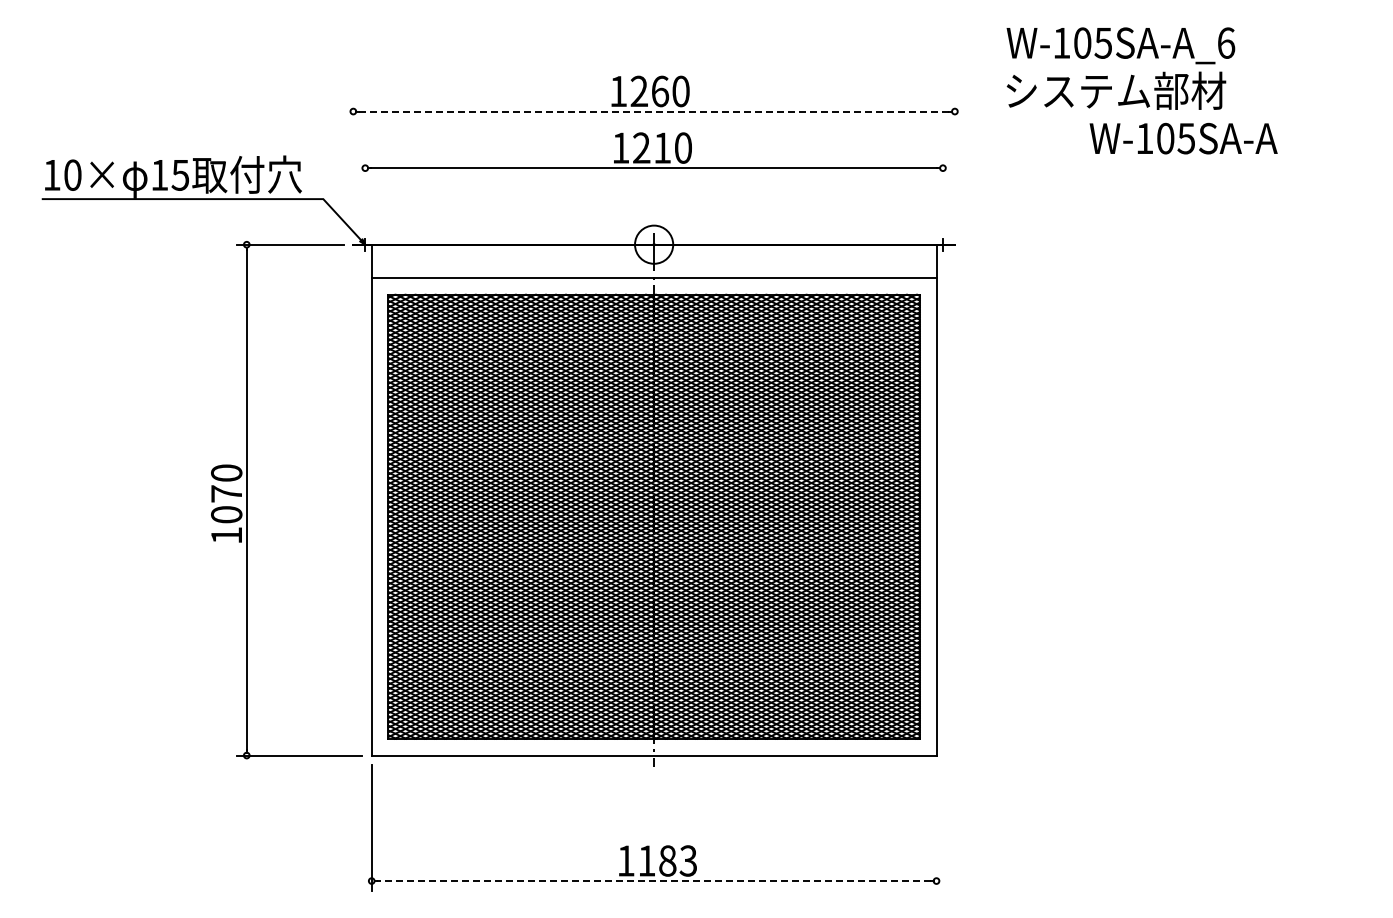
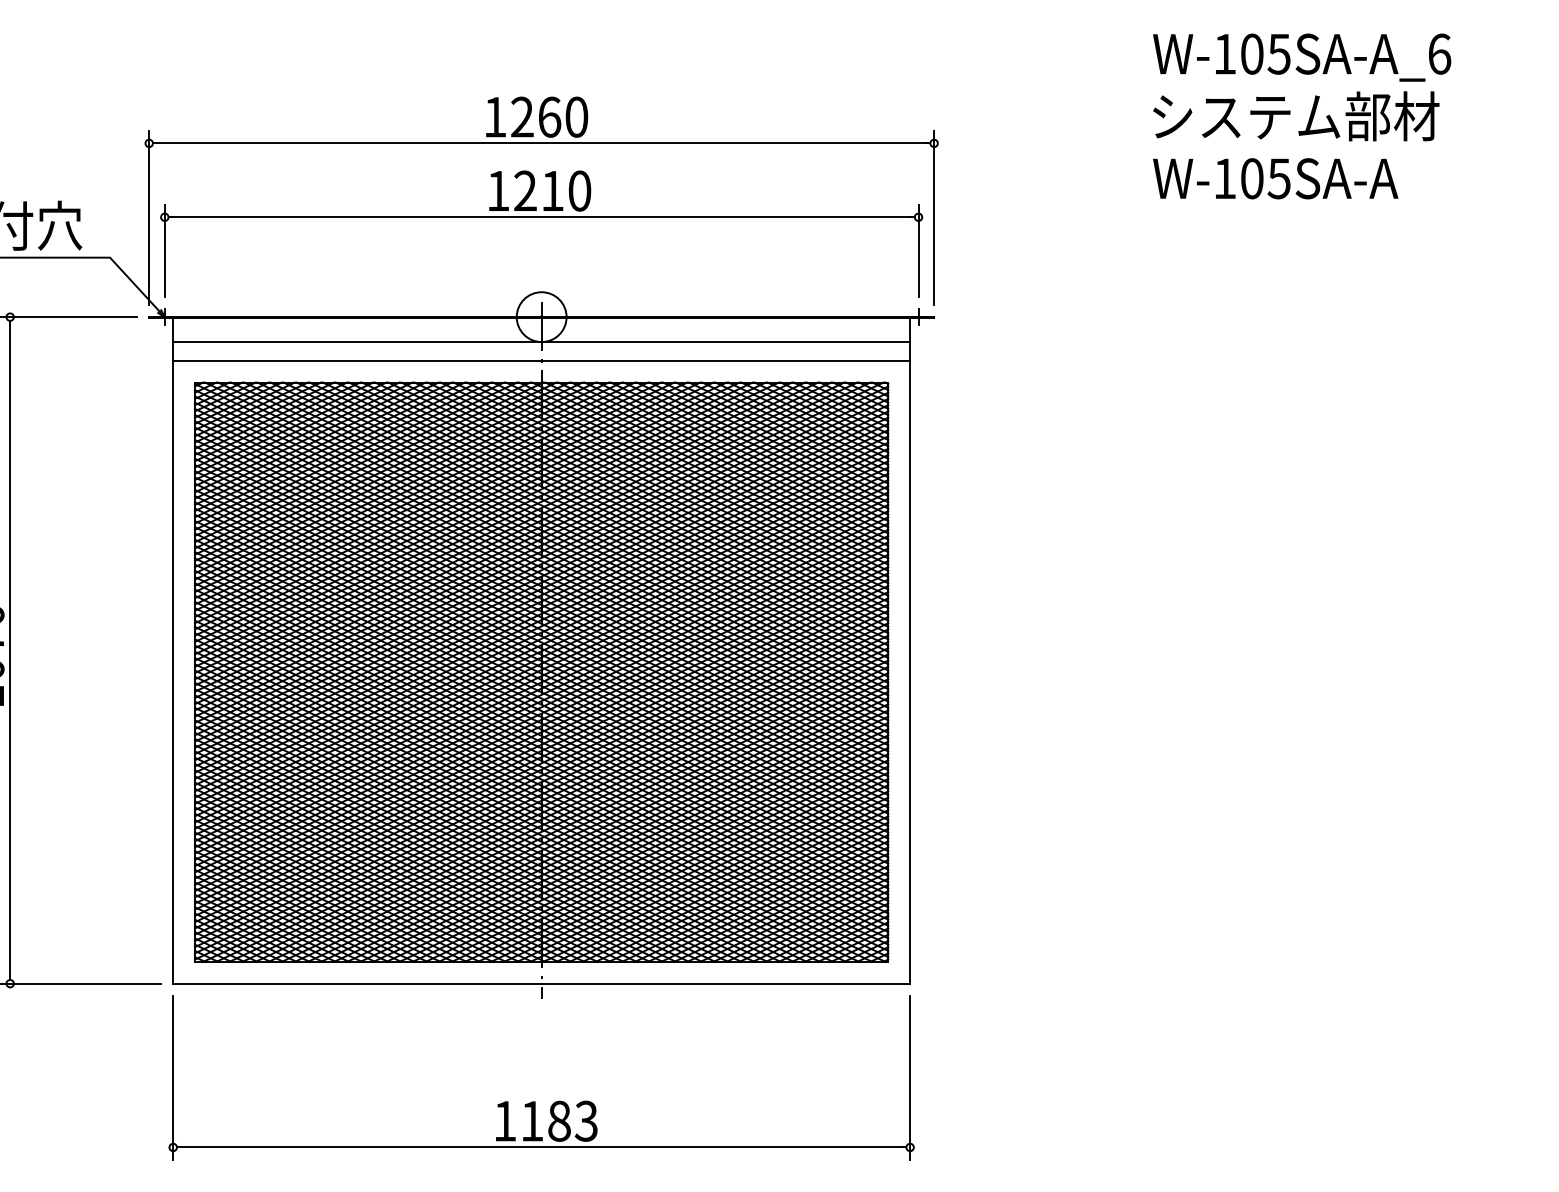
text: (1120, 68) -> (1301, 87), moved
line: (653, 111) -> (540, 143), dashed -> solid
text: (1183, 138) -> (1275, 178), moved
line: (353, 168) -> (149, 217), added
line: (954, 168) -> (933, 217), added
line: (365, 193) -> (165, 250), added
line: (942, 193) -> (917, 250), added
line: (653, 263) -> (540, 341), added
line: (936, 827) -> (910, 1077), added
line: (654, 881) -> (542, 1148), dashed -> solid

